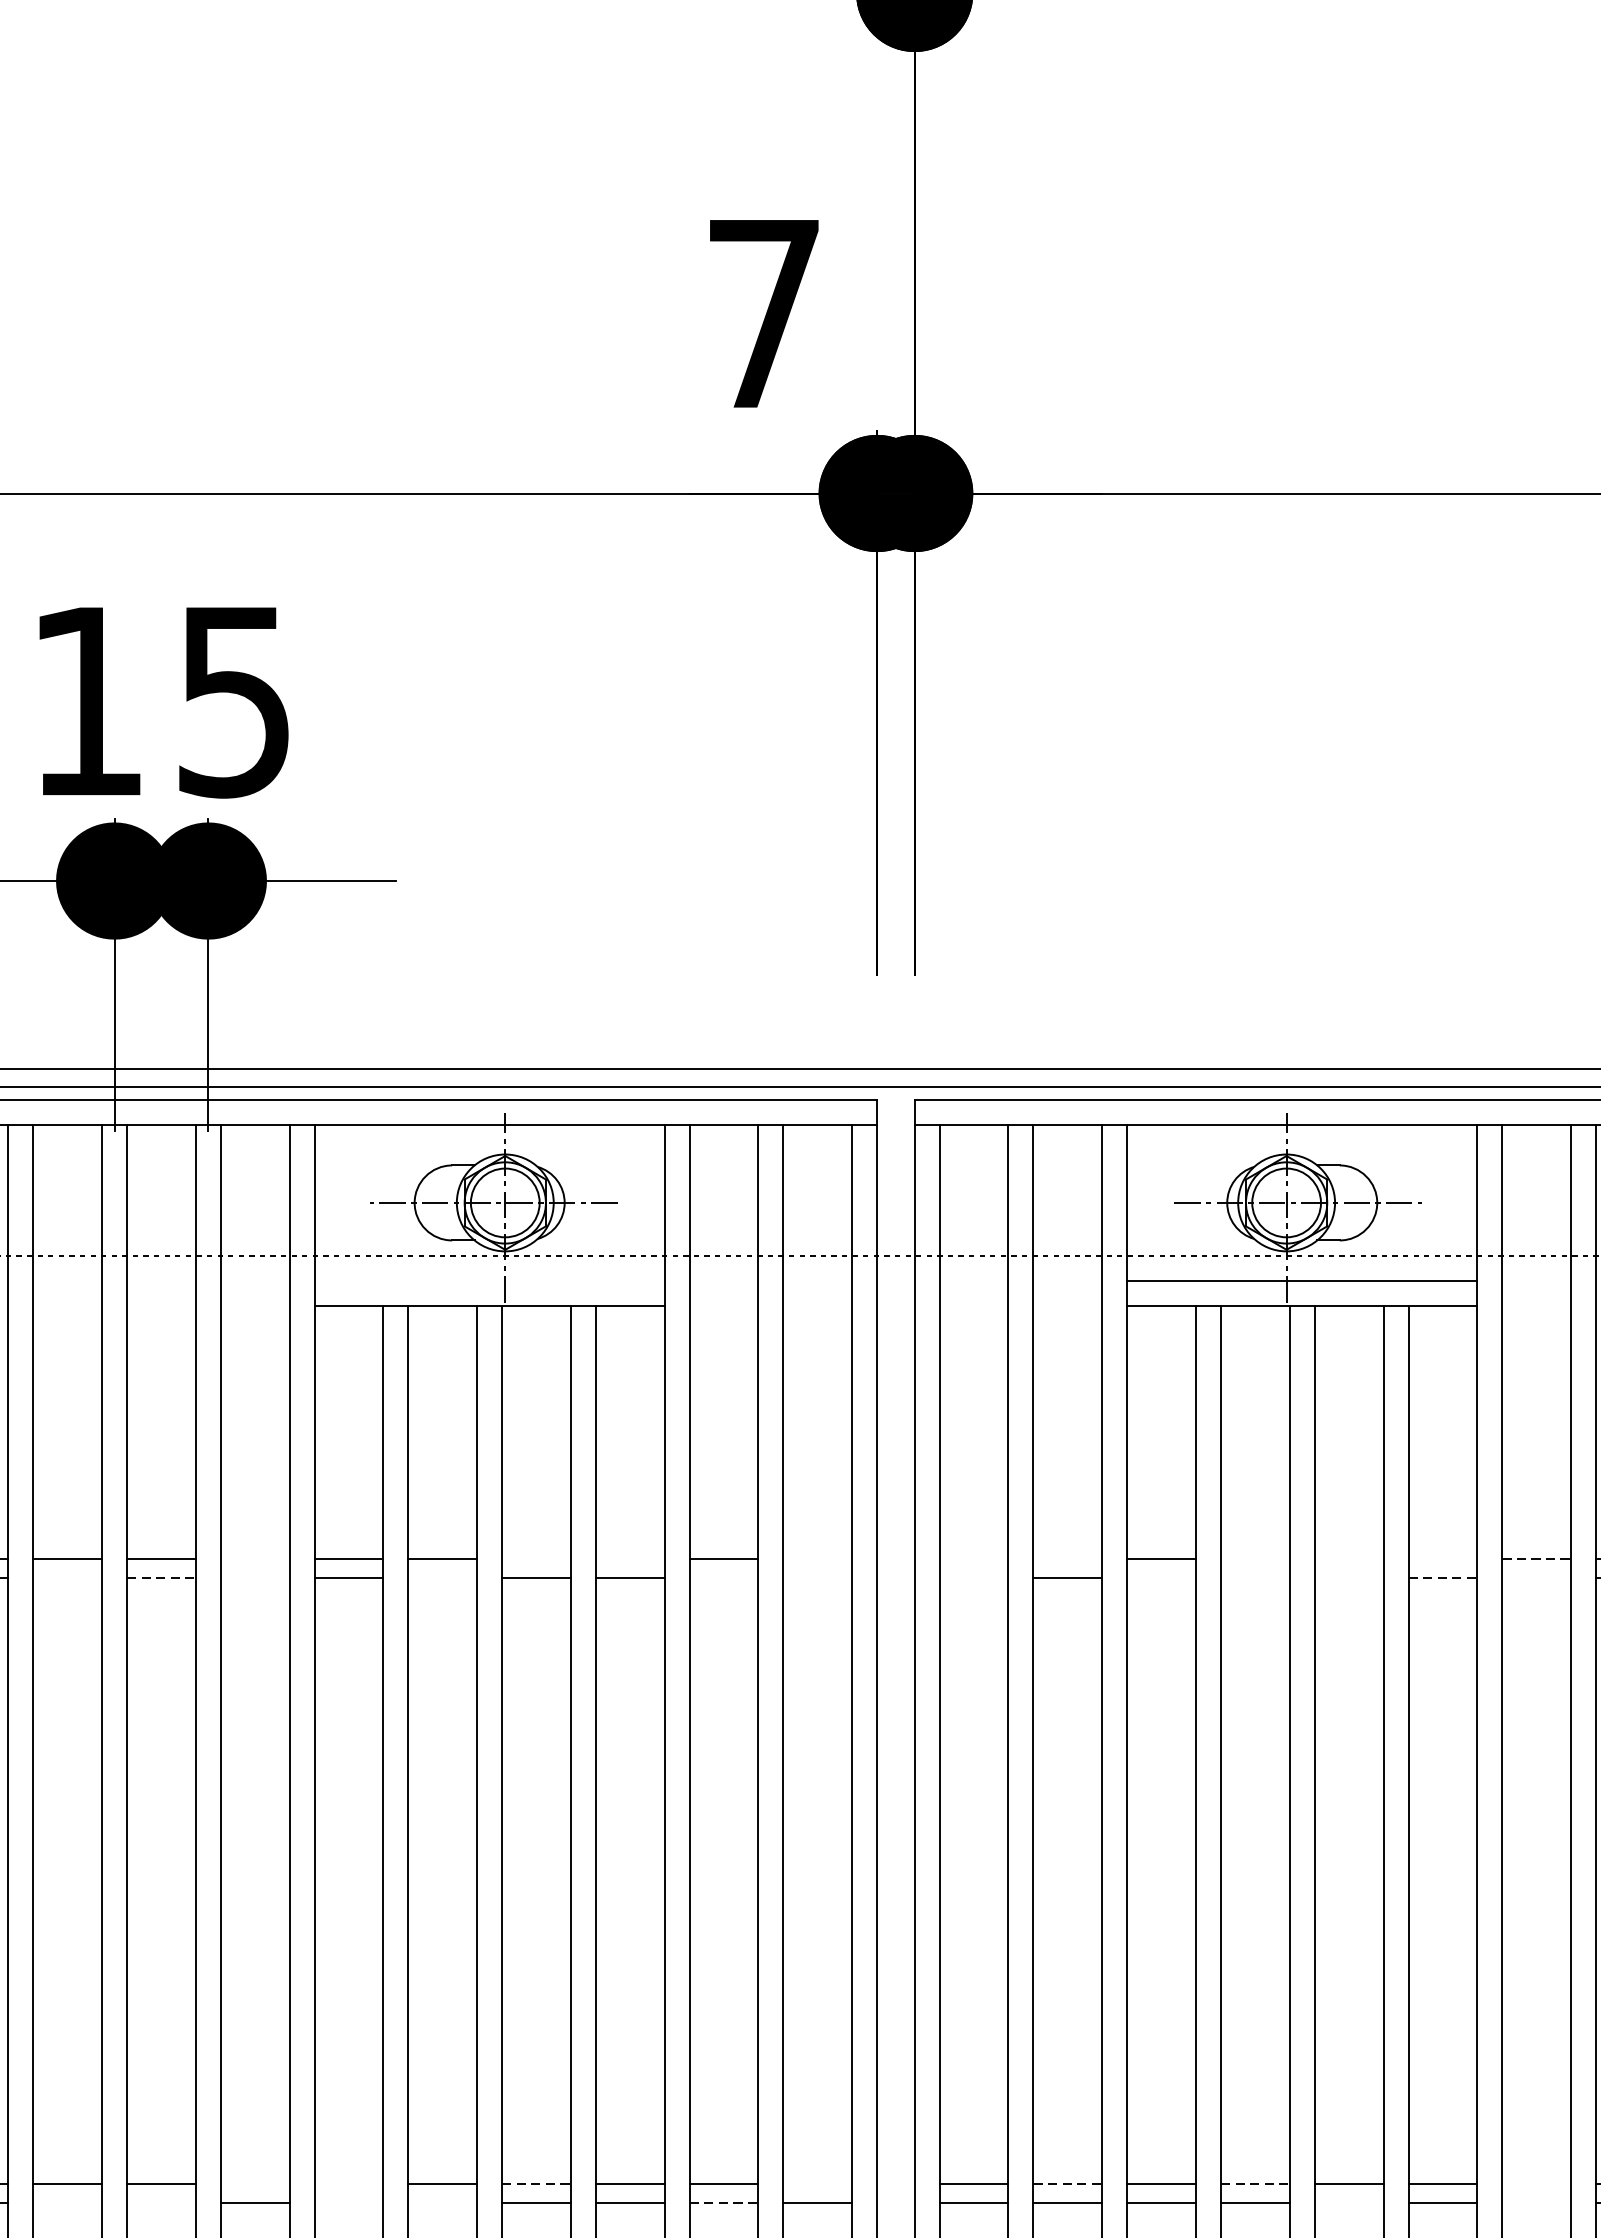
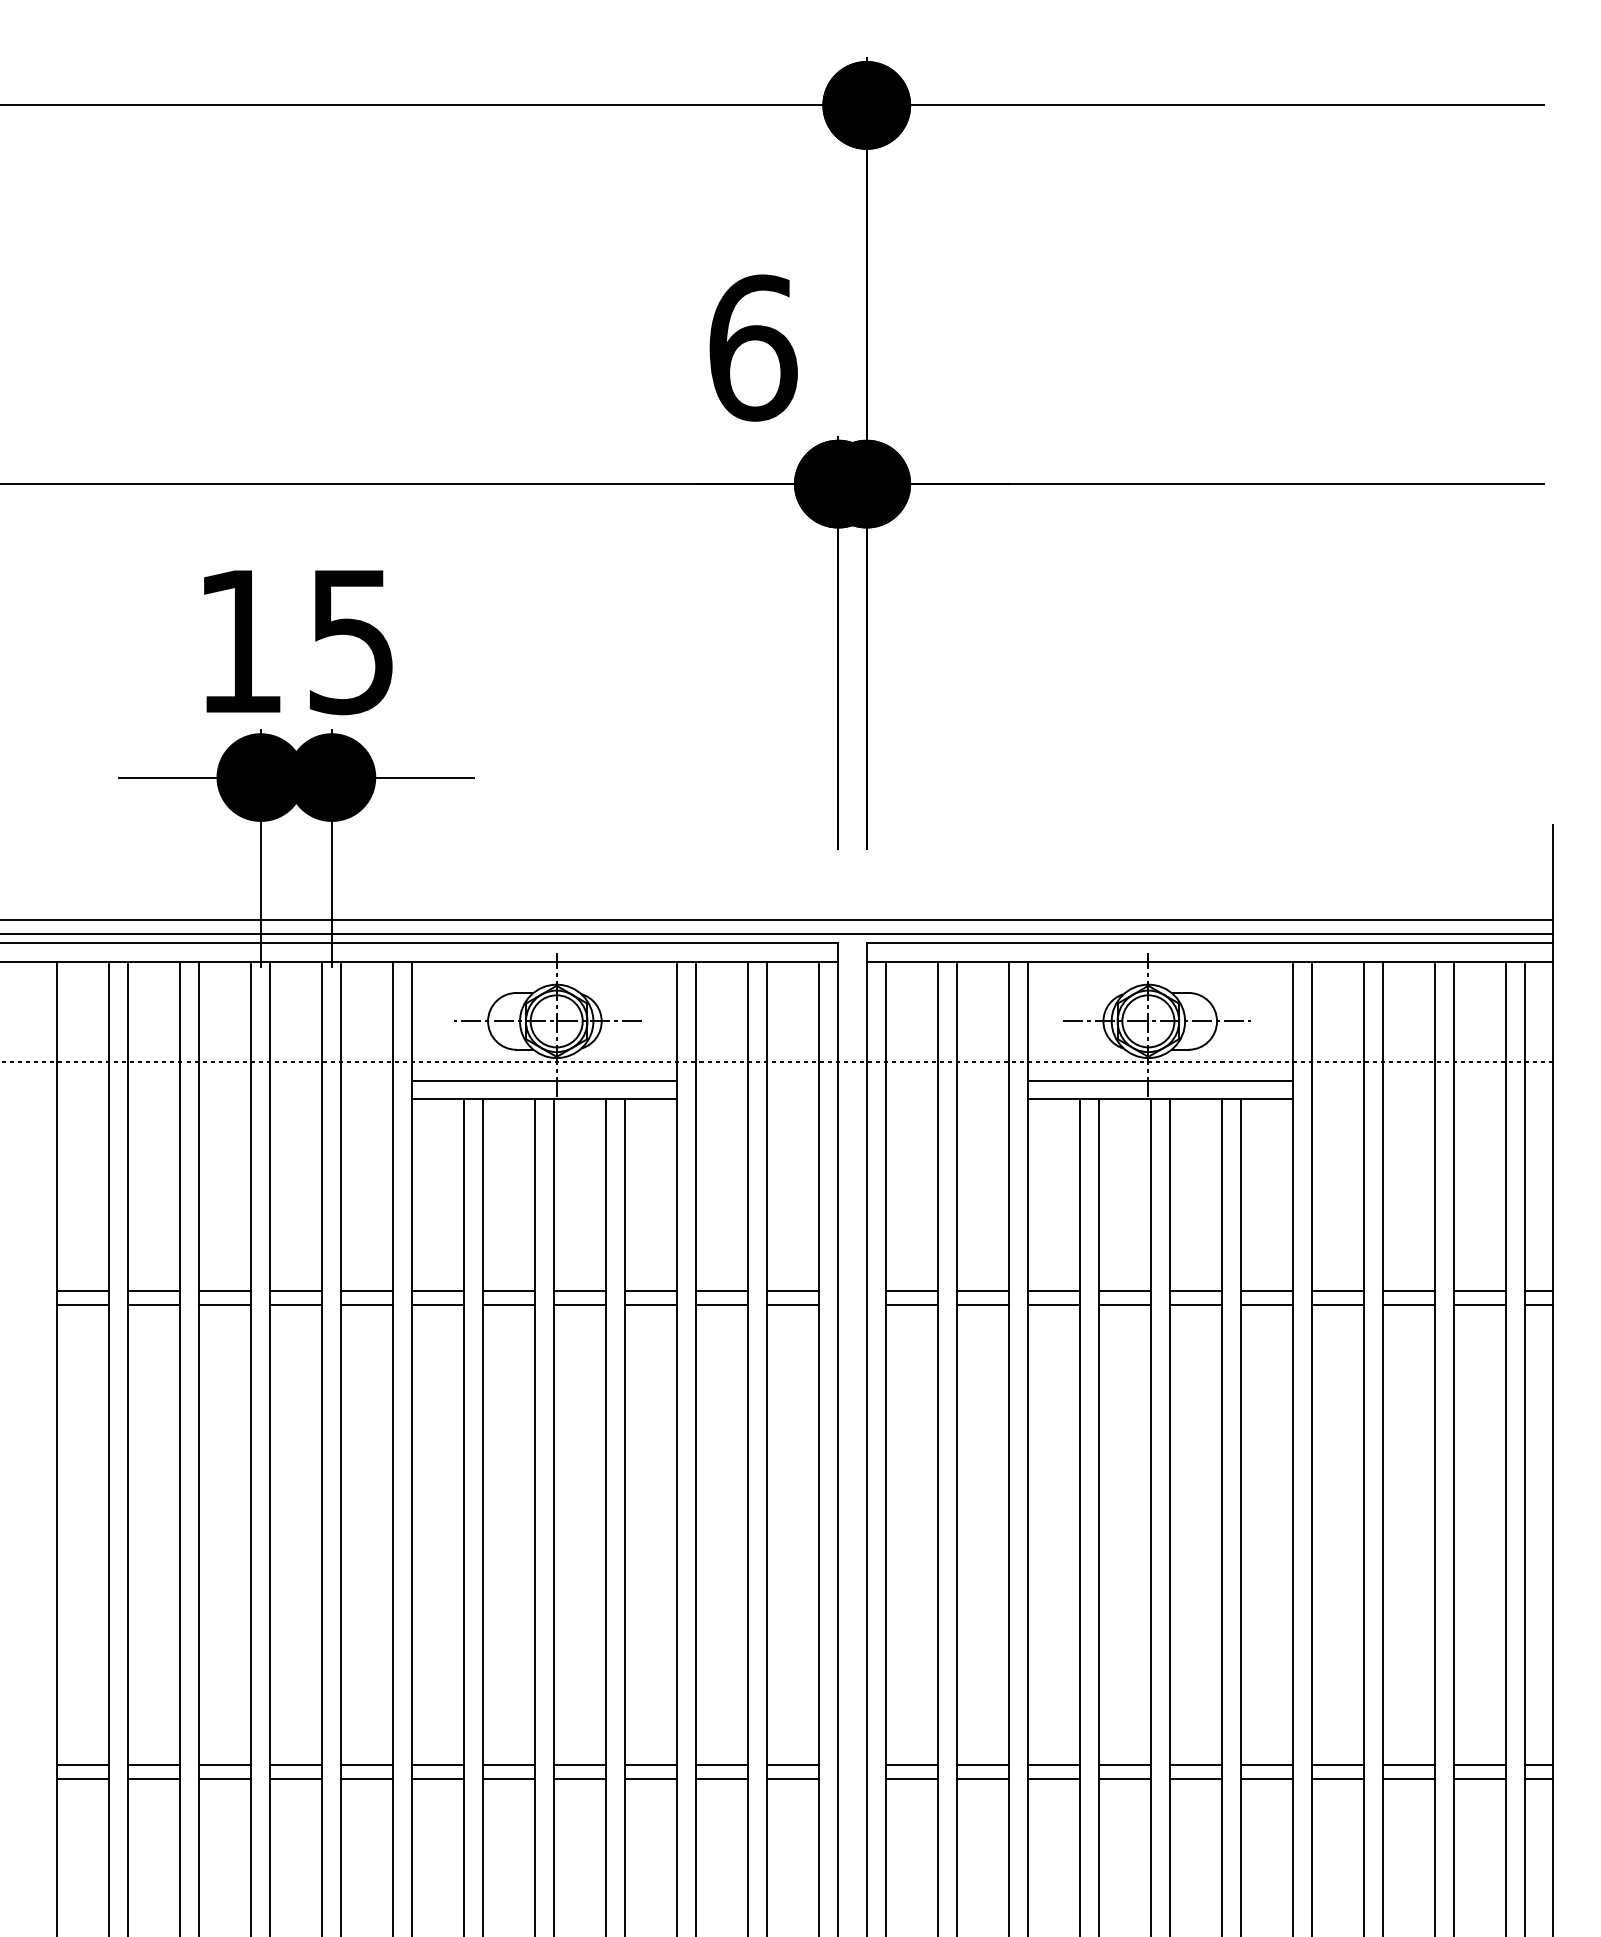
text: (765, 313) -> (753, 347), 7 -> 6
line: (489, 1281) -> (544, 1080), added
line: (255, 1559) -> (367, 1291), added
line: (536, 1559) -> (580, 1291), added
line: (630, 1559) -> (651, 1291), added
line: (817, 1559) -> (793, 1291), added
line: (973, 1559) -> (911, 1291), added
line: (1067, 1559) -> (982, 1291), added
line: (1255, 1559) -> (1124, 1291), added
line: (1348, 1559) -> (1195, 1291), added
line: (1442, 1559) -> (1266, 1291), added
line: (1537, 1559) -> (1338, 1291), dashed -> solid
line: (67, 1578) -> (225, 1305), added
line: (161, 1578) -> (296, 1305), dashed -> solid
line: (255, 1578) -> (367, 1305), added
line: (442, 1578) -> (509, 1305), added
line: (724, 1578) -> (722, 1305), added
line: (817, 1578) -> (793, 1305), added
line: (973, 1578) -> (911, 1305), added
line: (1161, 1578) -> (1053, 1305), added
line: (1255, 1578) -> (1124, 1305), added
line: (1348, 1578) -> (1195, 1305), added
line: (1443, 1578) -> (1267, 1305), dashed -> solid
line: (1536, 1578) -> (1337, 1305), added
line: (255, 2184) -> (367, 1764), added
line: (349, 2184) -> (438, 1764), added
line: (536, 2184) -> (580, 1764), dashed -> solid
line: (817, 2184) -> (793, 1764), added
line: (1068, 2184) -> (983, 1764), dashed -> solid
line: (1256, 2184) -> (1125, 1764), dashed -> solid
line: (1536, 2184) -> (1337, 1764), added
line: (67, 2202) -> (225, 1778), added
line: (161, 2202) -> (296, 1778), added
line: (349, 2202) -> (438, 1778), added
line: (442, 2202) -> (509, 1778), added
line: (724, 2202) -> (722, 1778), dashed -> solid
line: (1348, 2202) -> (1195, 1778), added
line: (1536, 2202) -> (1337, 1778), added

